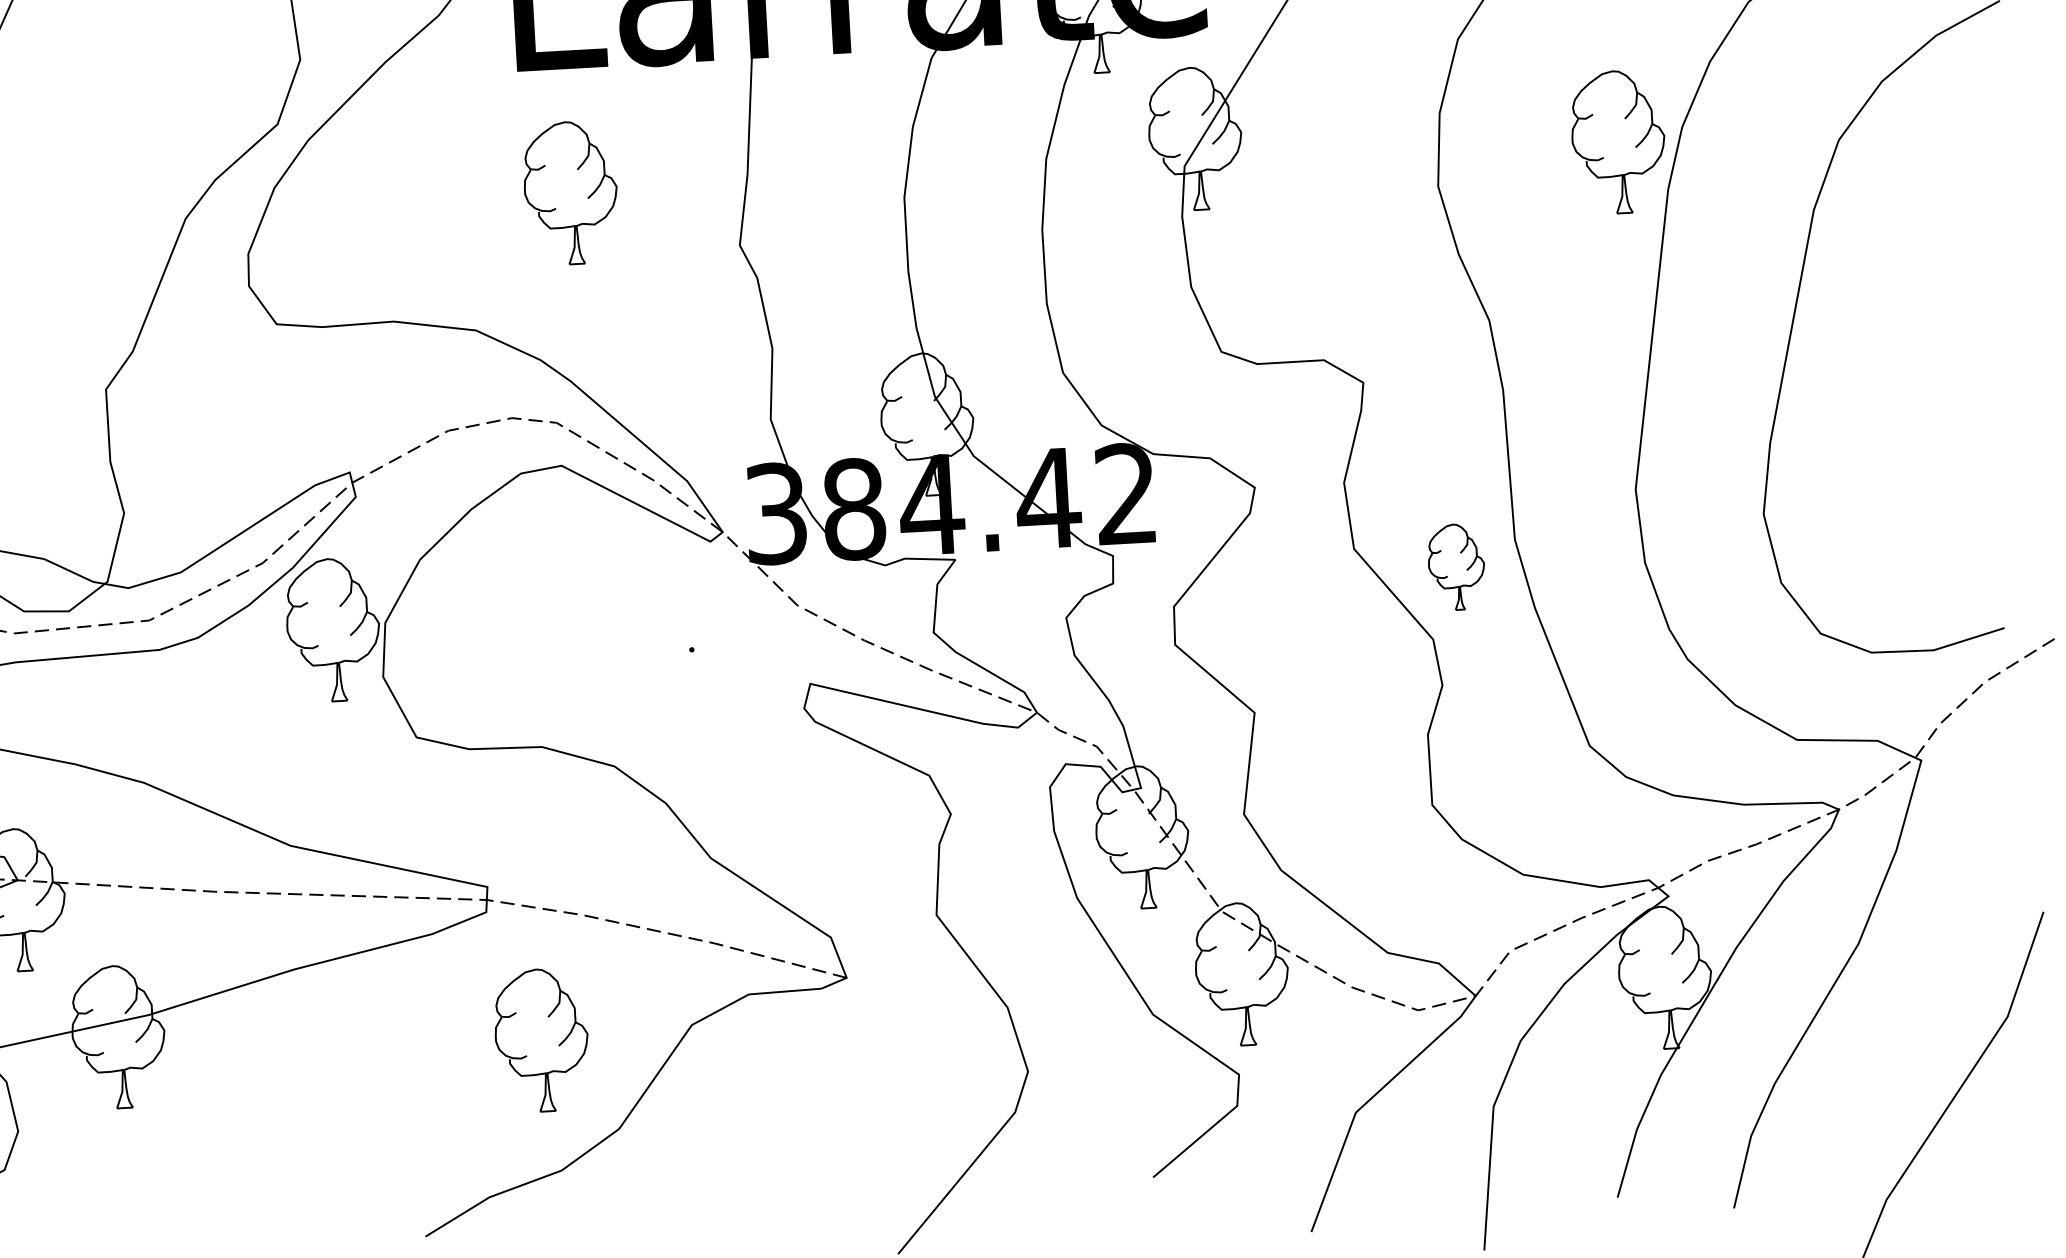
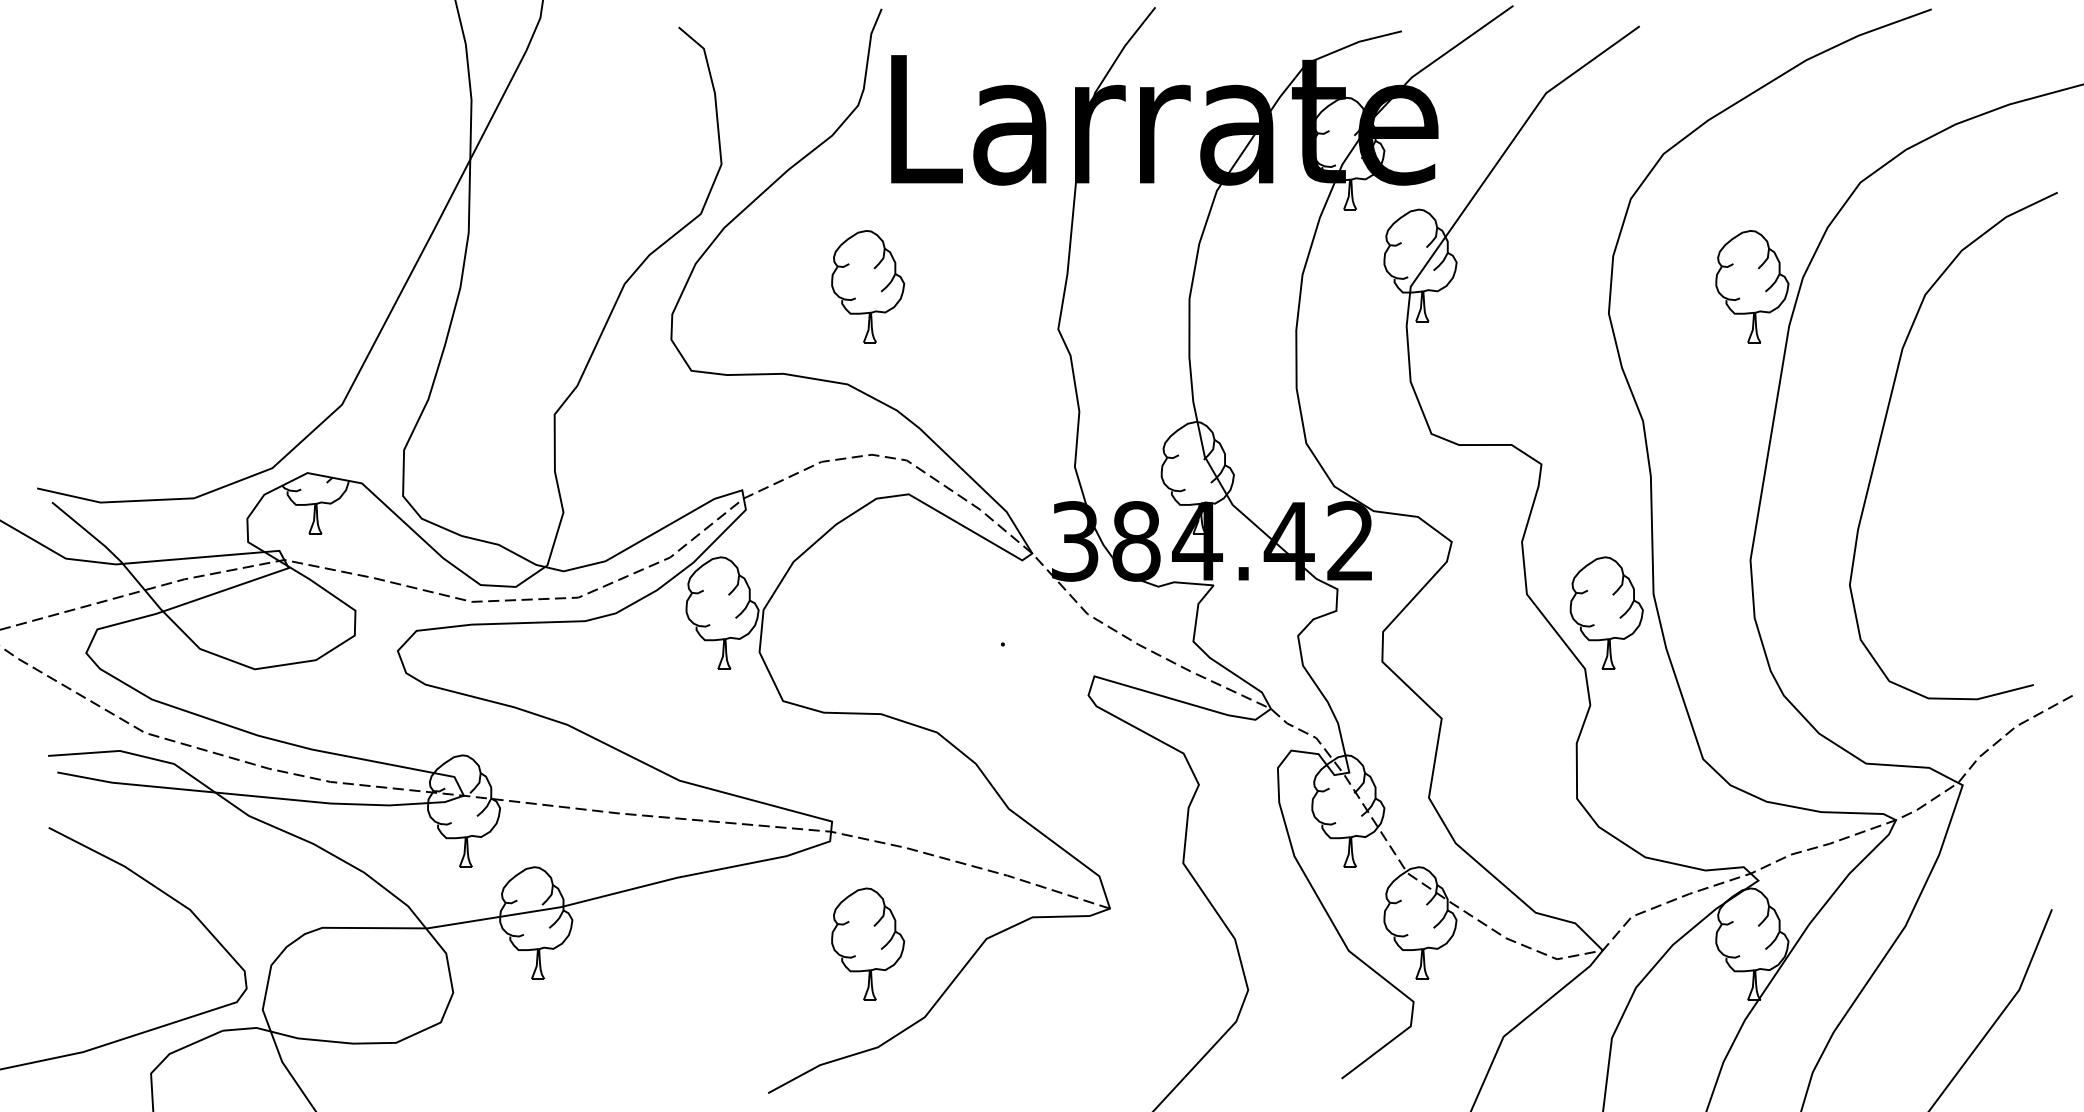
part: (571, 192) -> (868, 286), moved
part: (1456, 566) -> (1606, 612), size x1.67

